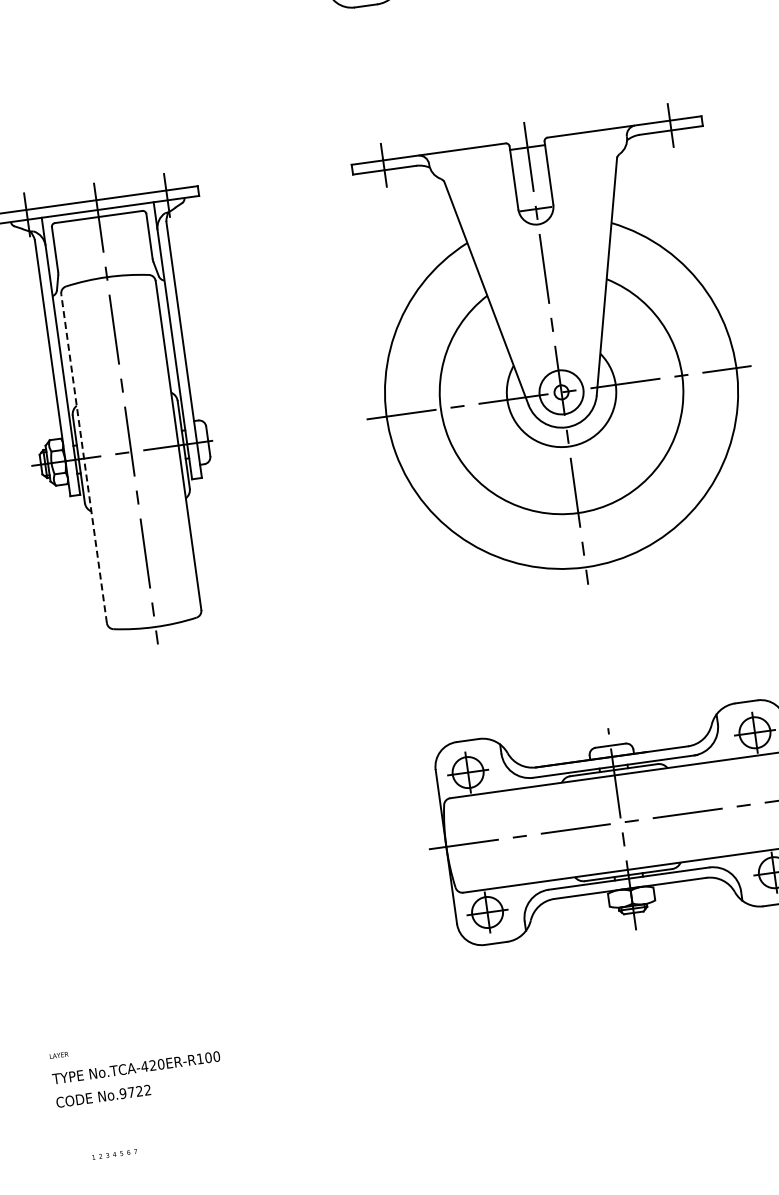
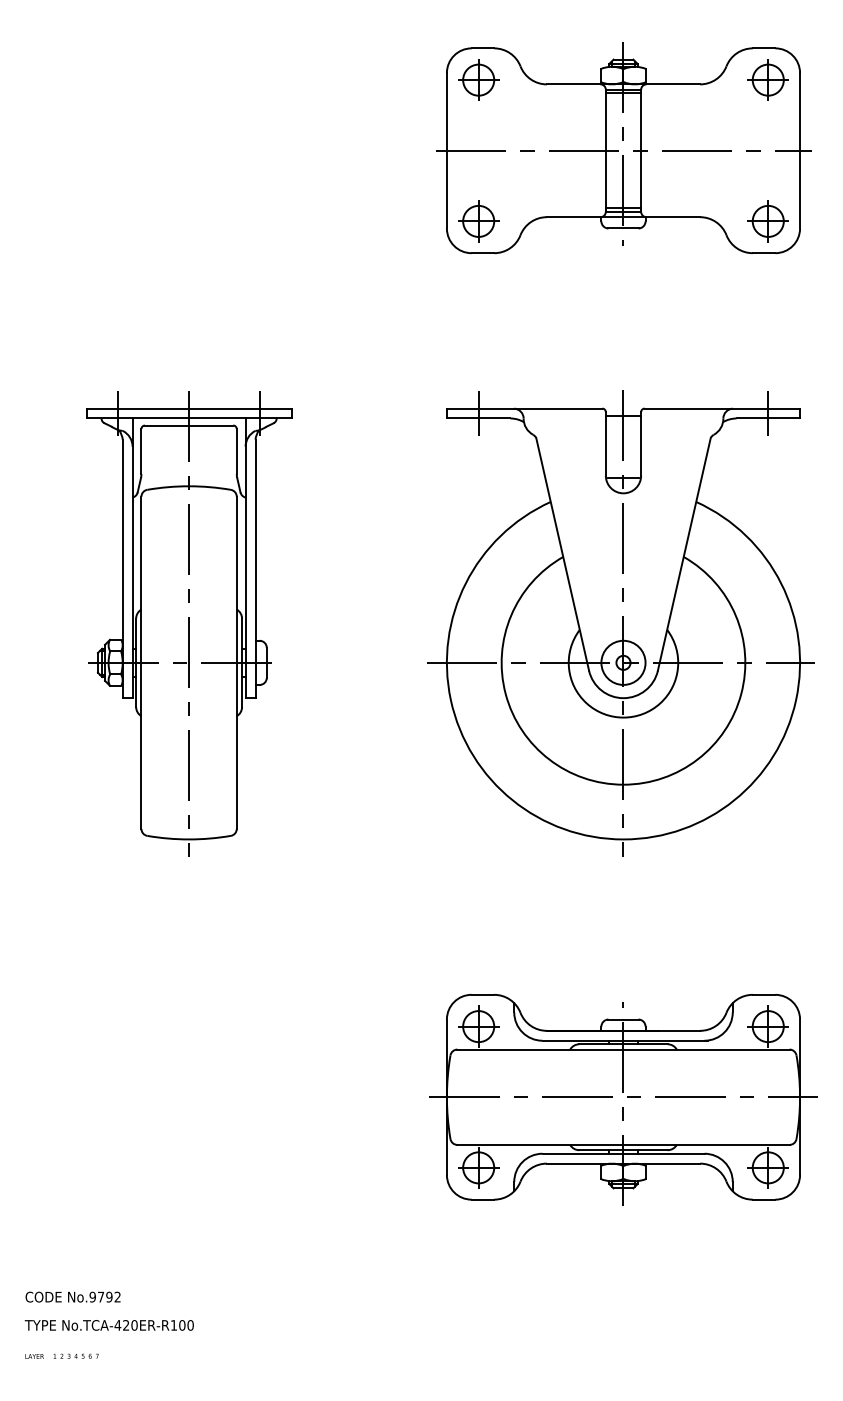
line: (84, 458) -> (141, 662), dashed -> solid
text: (58, 1055) -> (34, 1356), moved
text: (135, 1068) -> (108, 1325), moved
text: (139, 1091) -> (109, 1297), No.9722 -> No.9792

